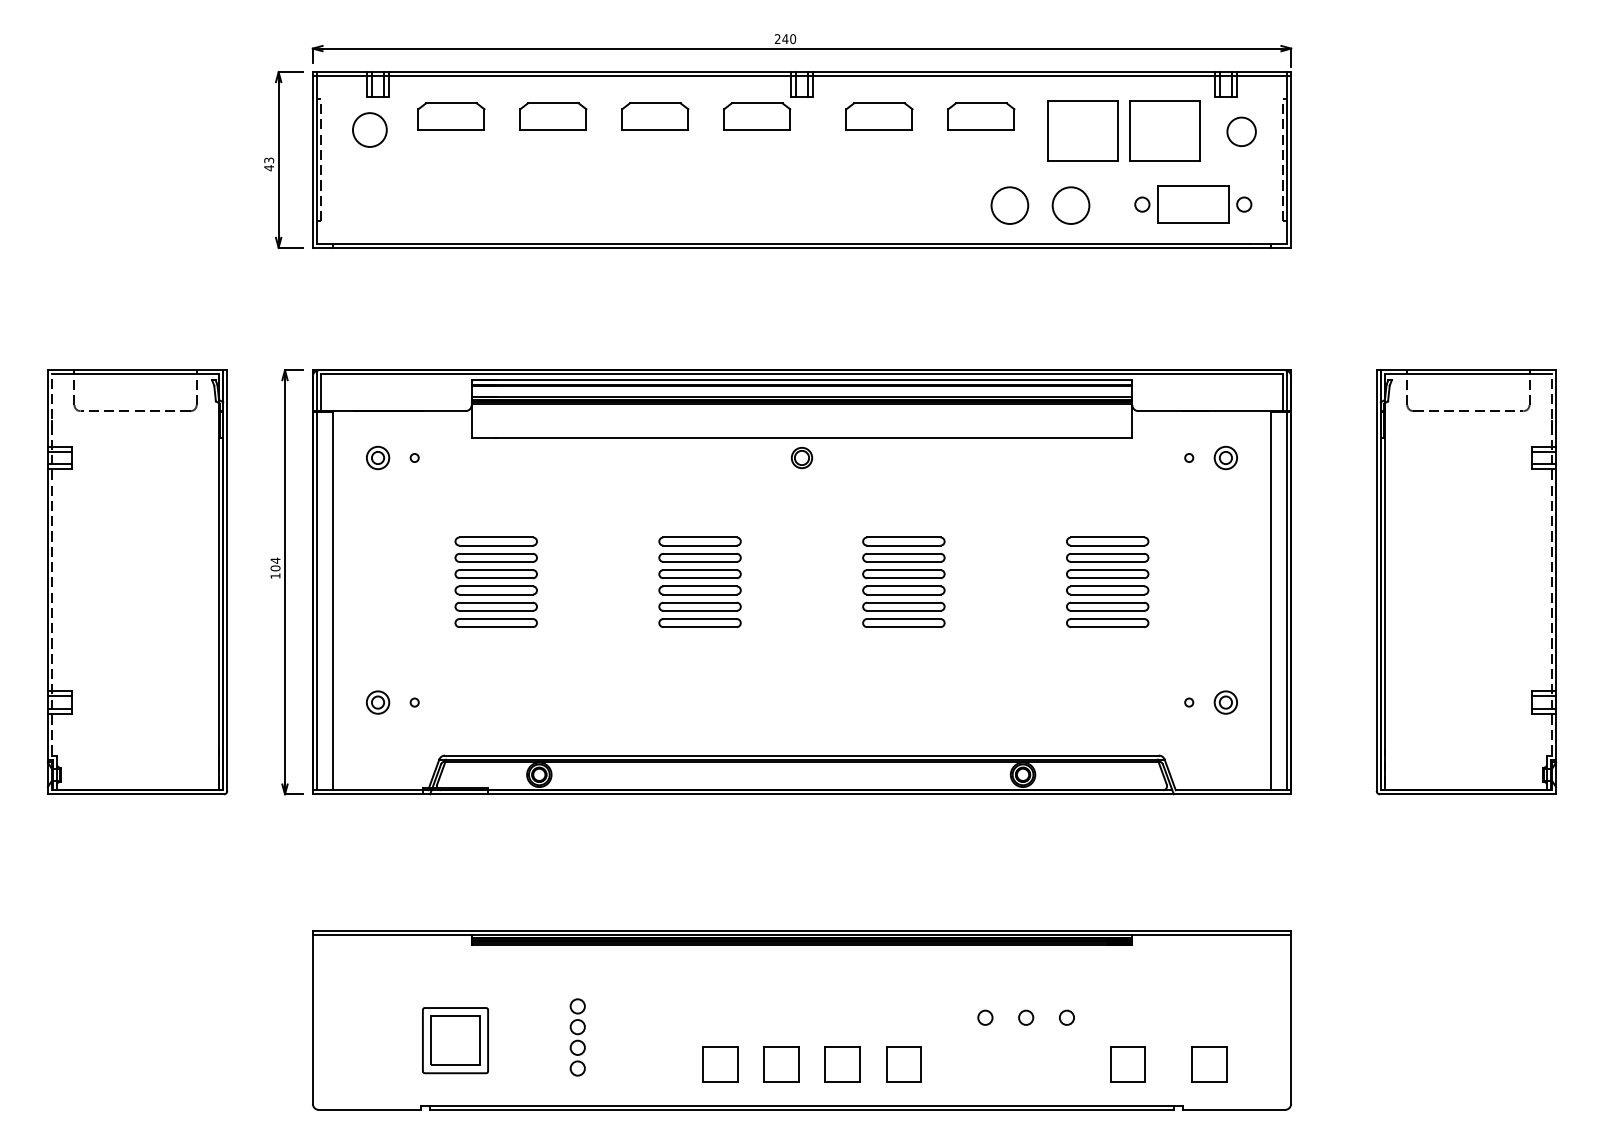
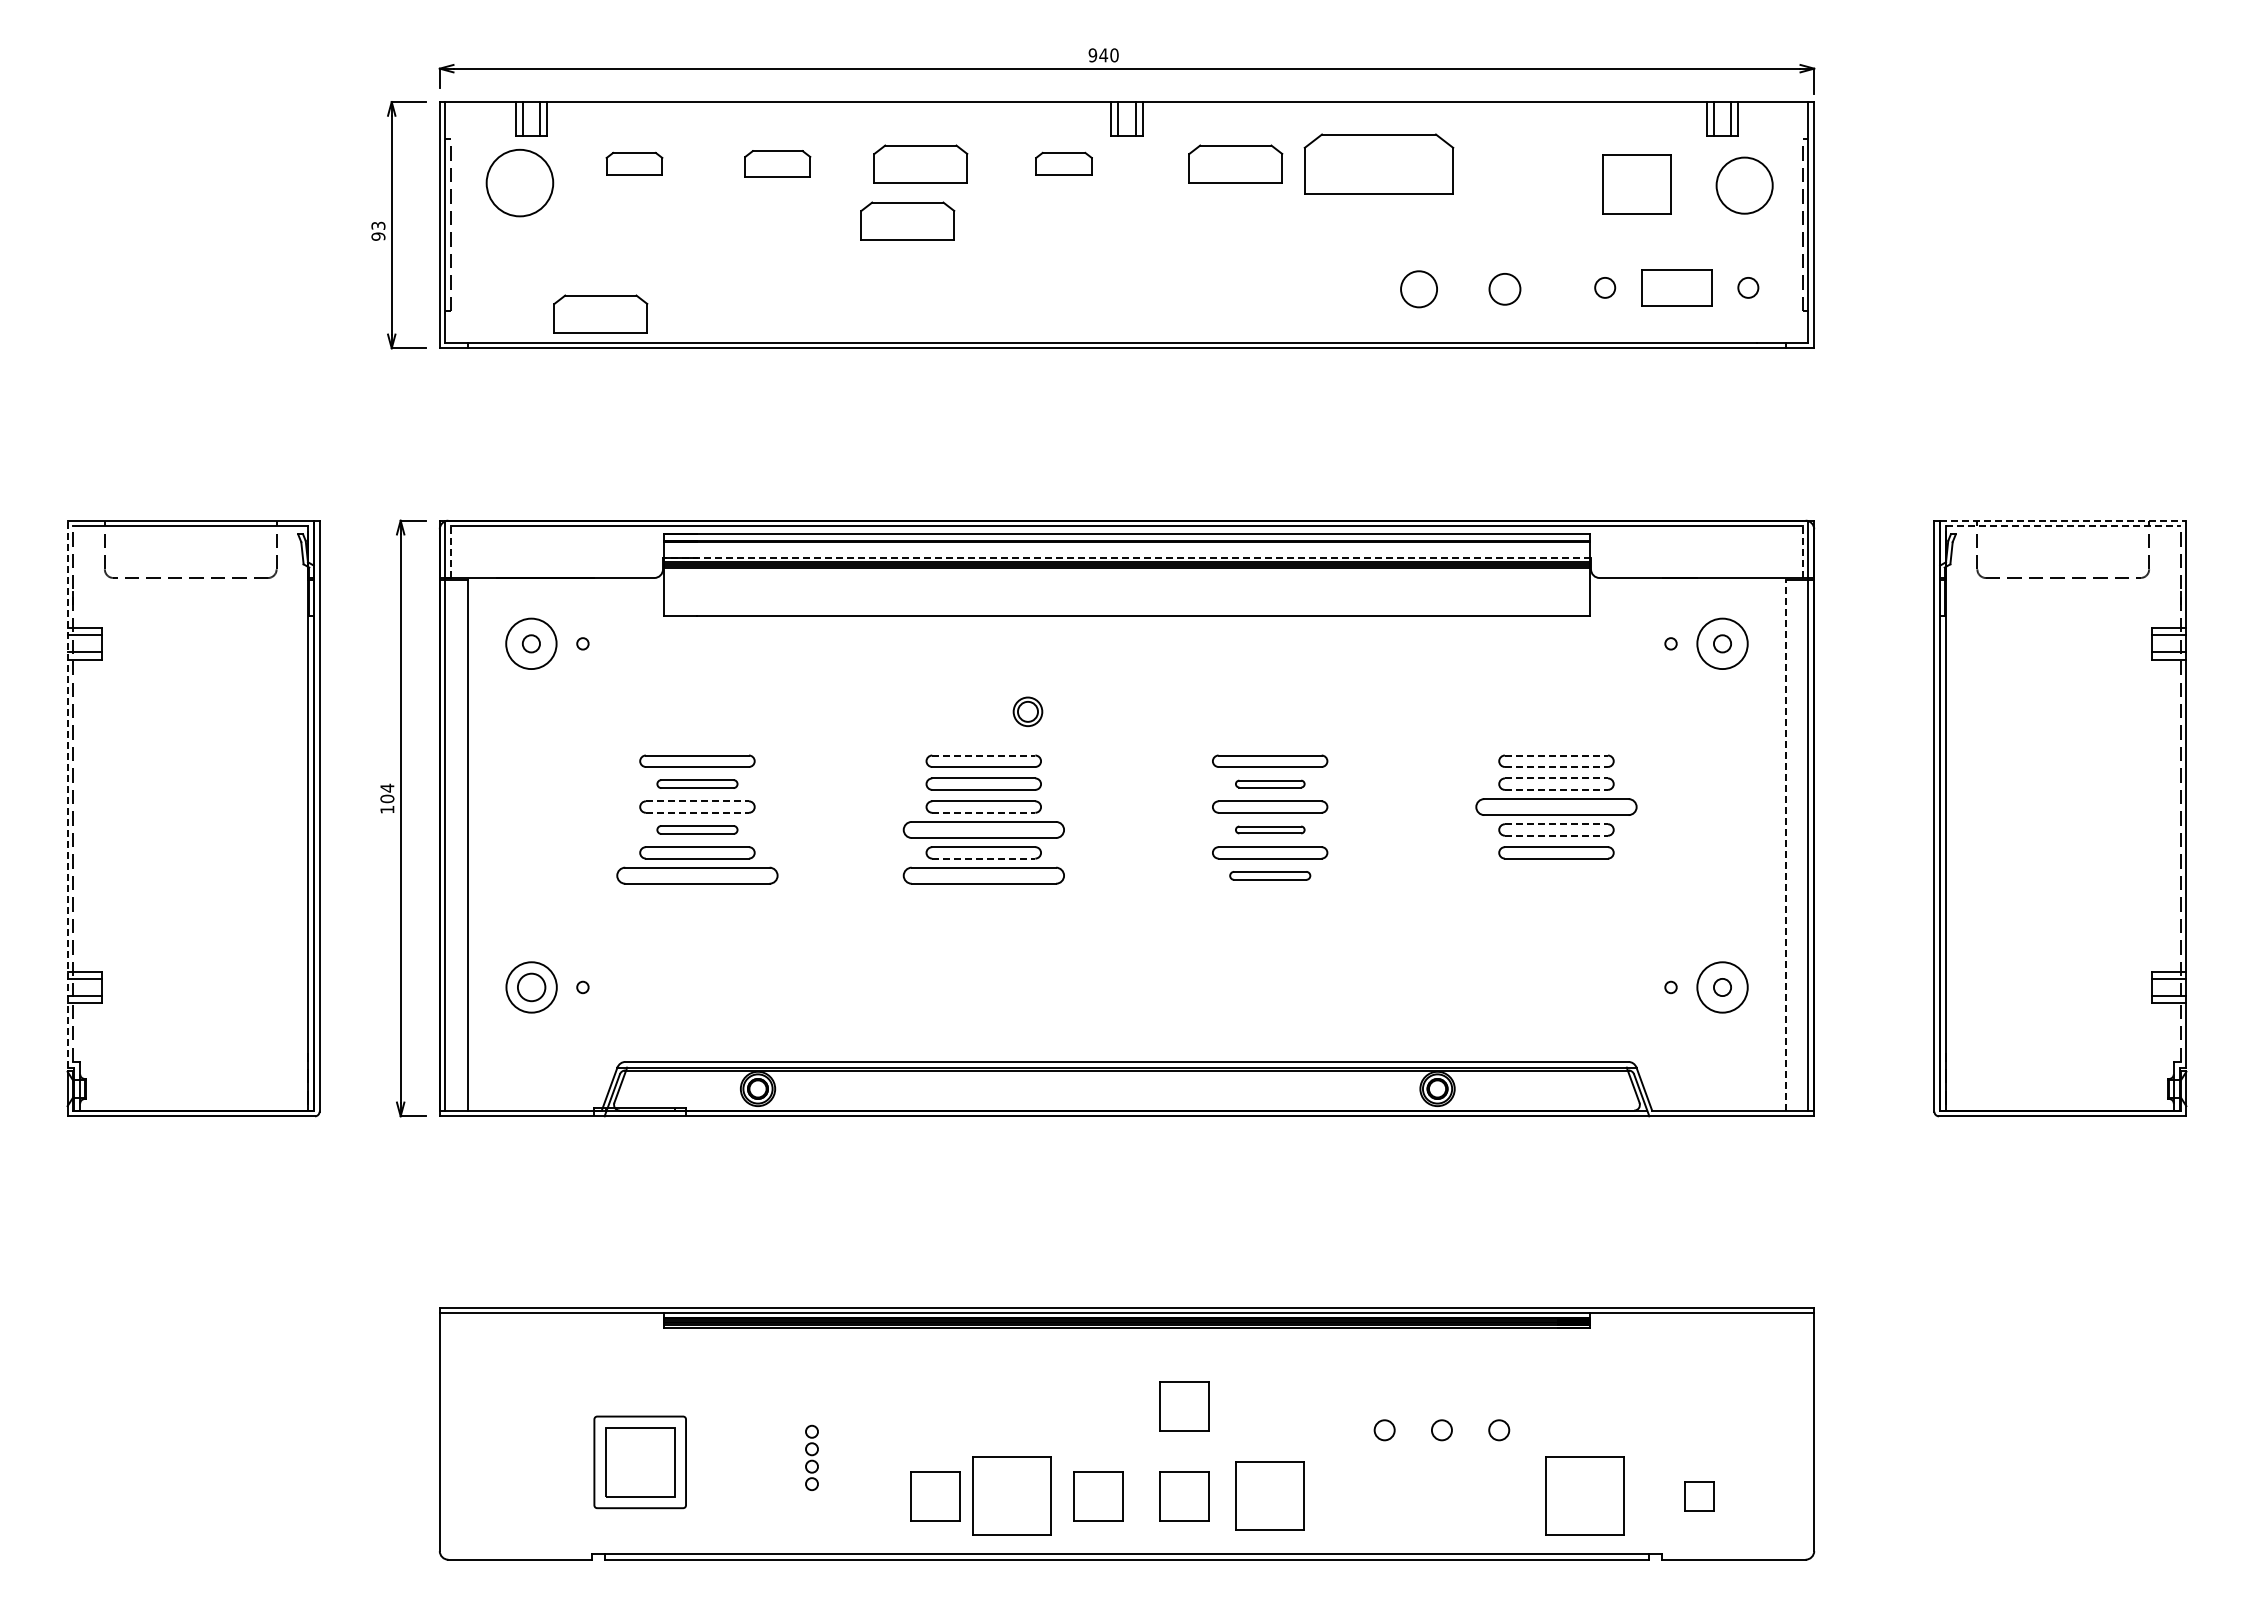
text: (777, 39) -> (1092, 55), 240 -> 940
line: (801, 76) -> (1126, 107), removed
part: (451, 116) -> (634, 163), size x0.6
part: (553, 116) -> (777, 163), size x0.7
part: (756, 116) -> (1063, 163), size x0.6
part: (981, 116) -> (1378, 163), size x1.6
circle: (369, 129) -> (519, 182), size x1.4
part: (1082, 131) -> (1521, 184), removed
part: (1164, 131) -> (1636, 184), size x0.7
circle: (1241, 131) -> (1744, 185), size x1.4
part: (645, 156) -> (907, 220), added
text: (269, 168) -> (378, 236), 43 -> 93
part: (1193, 204) -> (1676, 287), size x0.7
circle: (1009, 205) -> (1418, 289), size x0.7
circle: (1070, 205) -> (1504, 289), size x0.6
part: (427, 222) -> (600, 313), added
line: (1468, 370) -> (2063, 520), solid -> dashed
line: (1468, 374) -> (2063, 526), solid -> dashed
line: (321, 392) -> (451, 552), solid -> dashed
line: (1282, 392) -> (1802, 552), solid -> dashed
line: (801, 396) -> (1126, 557), solid -> dashed
circle: (378, 457) -> (531, 643), size x1.6
part: (801, 457) -> (1027, 711), moved
circle: (1225, 457) -> (1722, 643), size x1.6
line: (699, 537) -> (983, 755), solid -> dashed
line: (1107, 537) -> (1556, 755), solid -> dashed
line: (1107, 545) -> (1556, 766), solid -> dashed
line: (1107, 553) -> (1556, 778), solid -> dashed
part: (496, 557) -> (697, 783), size x0.7
part: (904, 557) -> (1270, 783), size x0.6
line: (1107, 561) -> (1556, 789), solid -> dashed
line: (47, 564) -> (67, 793), solid -> dashed
line: (496, 570) -> (697, 801), solid -> dashed
part: (1107, 573) -> (1556, 806), size x1.4
line: (496, 578) -> (697, 812), solid -> dashed
line: (699, 578) -> (983, 812), solid -> dashed
line: (1107, 586) -> (1556, 824), solid -> dashed
part: (496, 590) -> (697, 829), size x0.7
part: (699, 590) -> (983, 829), size x1.4
part: (904, 590) -> (1270, 829), size x0.6
line: (1107, 594) -> (1556, 835), solid -> dashed
line: (1270, 600) -> (1785, 844), solid -> dashed
line: (699, 610) -> (983, 858), solid -> dashed
part: (496, 622) -> (697, 875), size x1.4
part: (699, 622) -> (983, 875), size x1.4
part: (904, 622) -> (1270, 875), size x0.7
part: (1107, 622) -> (1556, 875), removed
part: (377, 702) -> (530, 987), size x1.6
circle: (1225, 702) -> (1722, 987), size x1.6
part: (842, 1000) -> (1184, 1406), added
part: (577, 1037) -> (811, 1457), size x0.6
part: (665, 1064) -> (935, 1496), added
part: (720, 1064) -> (1012, 1496), size x1.6
part: (903, 1064) -> (1269, 1496), size x1.4
part: (1127, 1064) -> (1584, 1496), size x1.6
part: (1209, 1064) -> (1699, 1496), size x0.6

